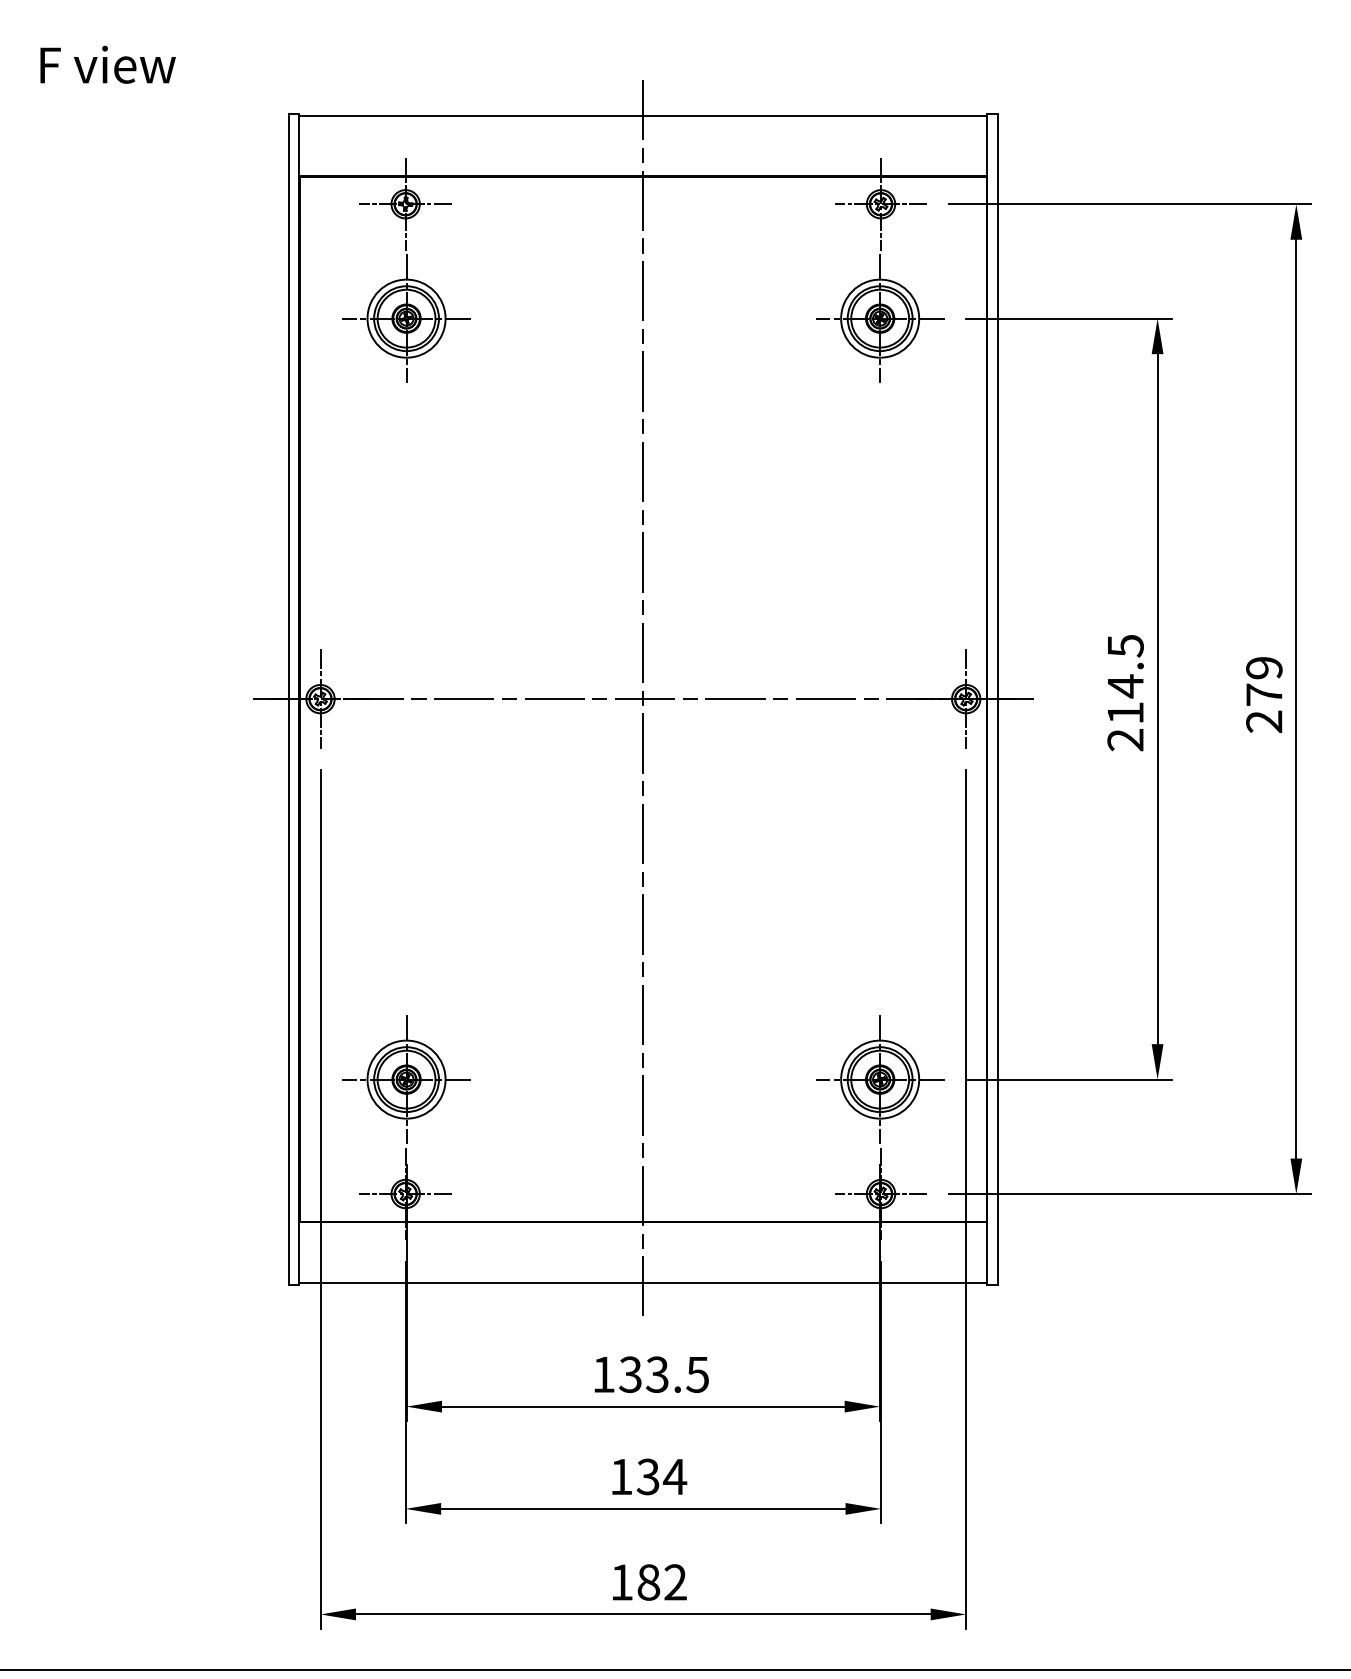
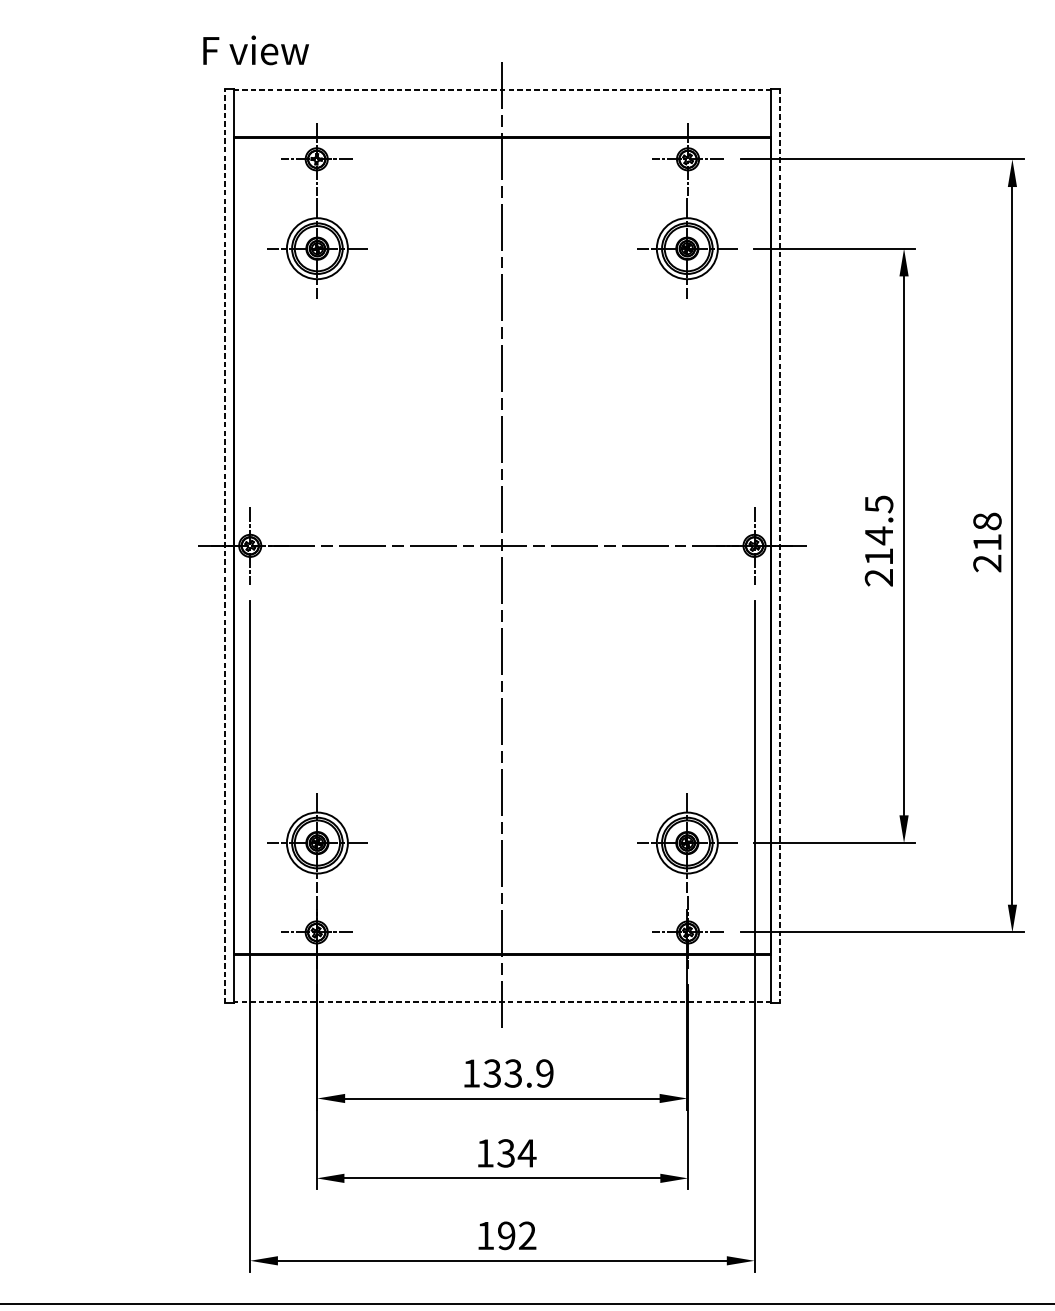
text: (107, 64) -> (255, 50), moved
line: (643, 115) -> (502, 89), solid -> dashed
text: (1264, 680) -> (987, 531), 279 -> 218
line: (288, 698) -> (225, 545), solid -> dashed
line: (998, 699) -> (779, 546), solid -> dashed
line: (642, 1282) -> (501, 1001), solid -> dashed
text: (697, 1374) -> (544, 1073), 133.5 -> 133.9
text: (648, 1582) -> (506, 1235), 182 -> 192

